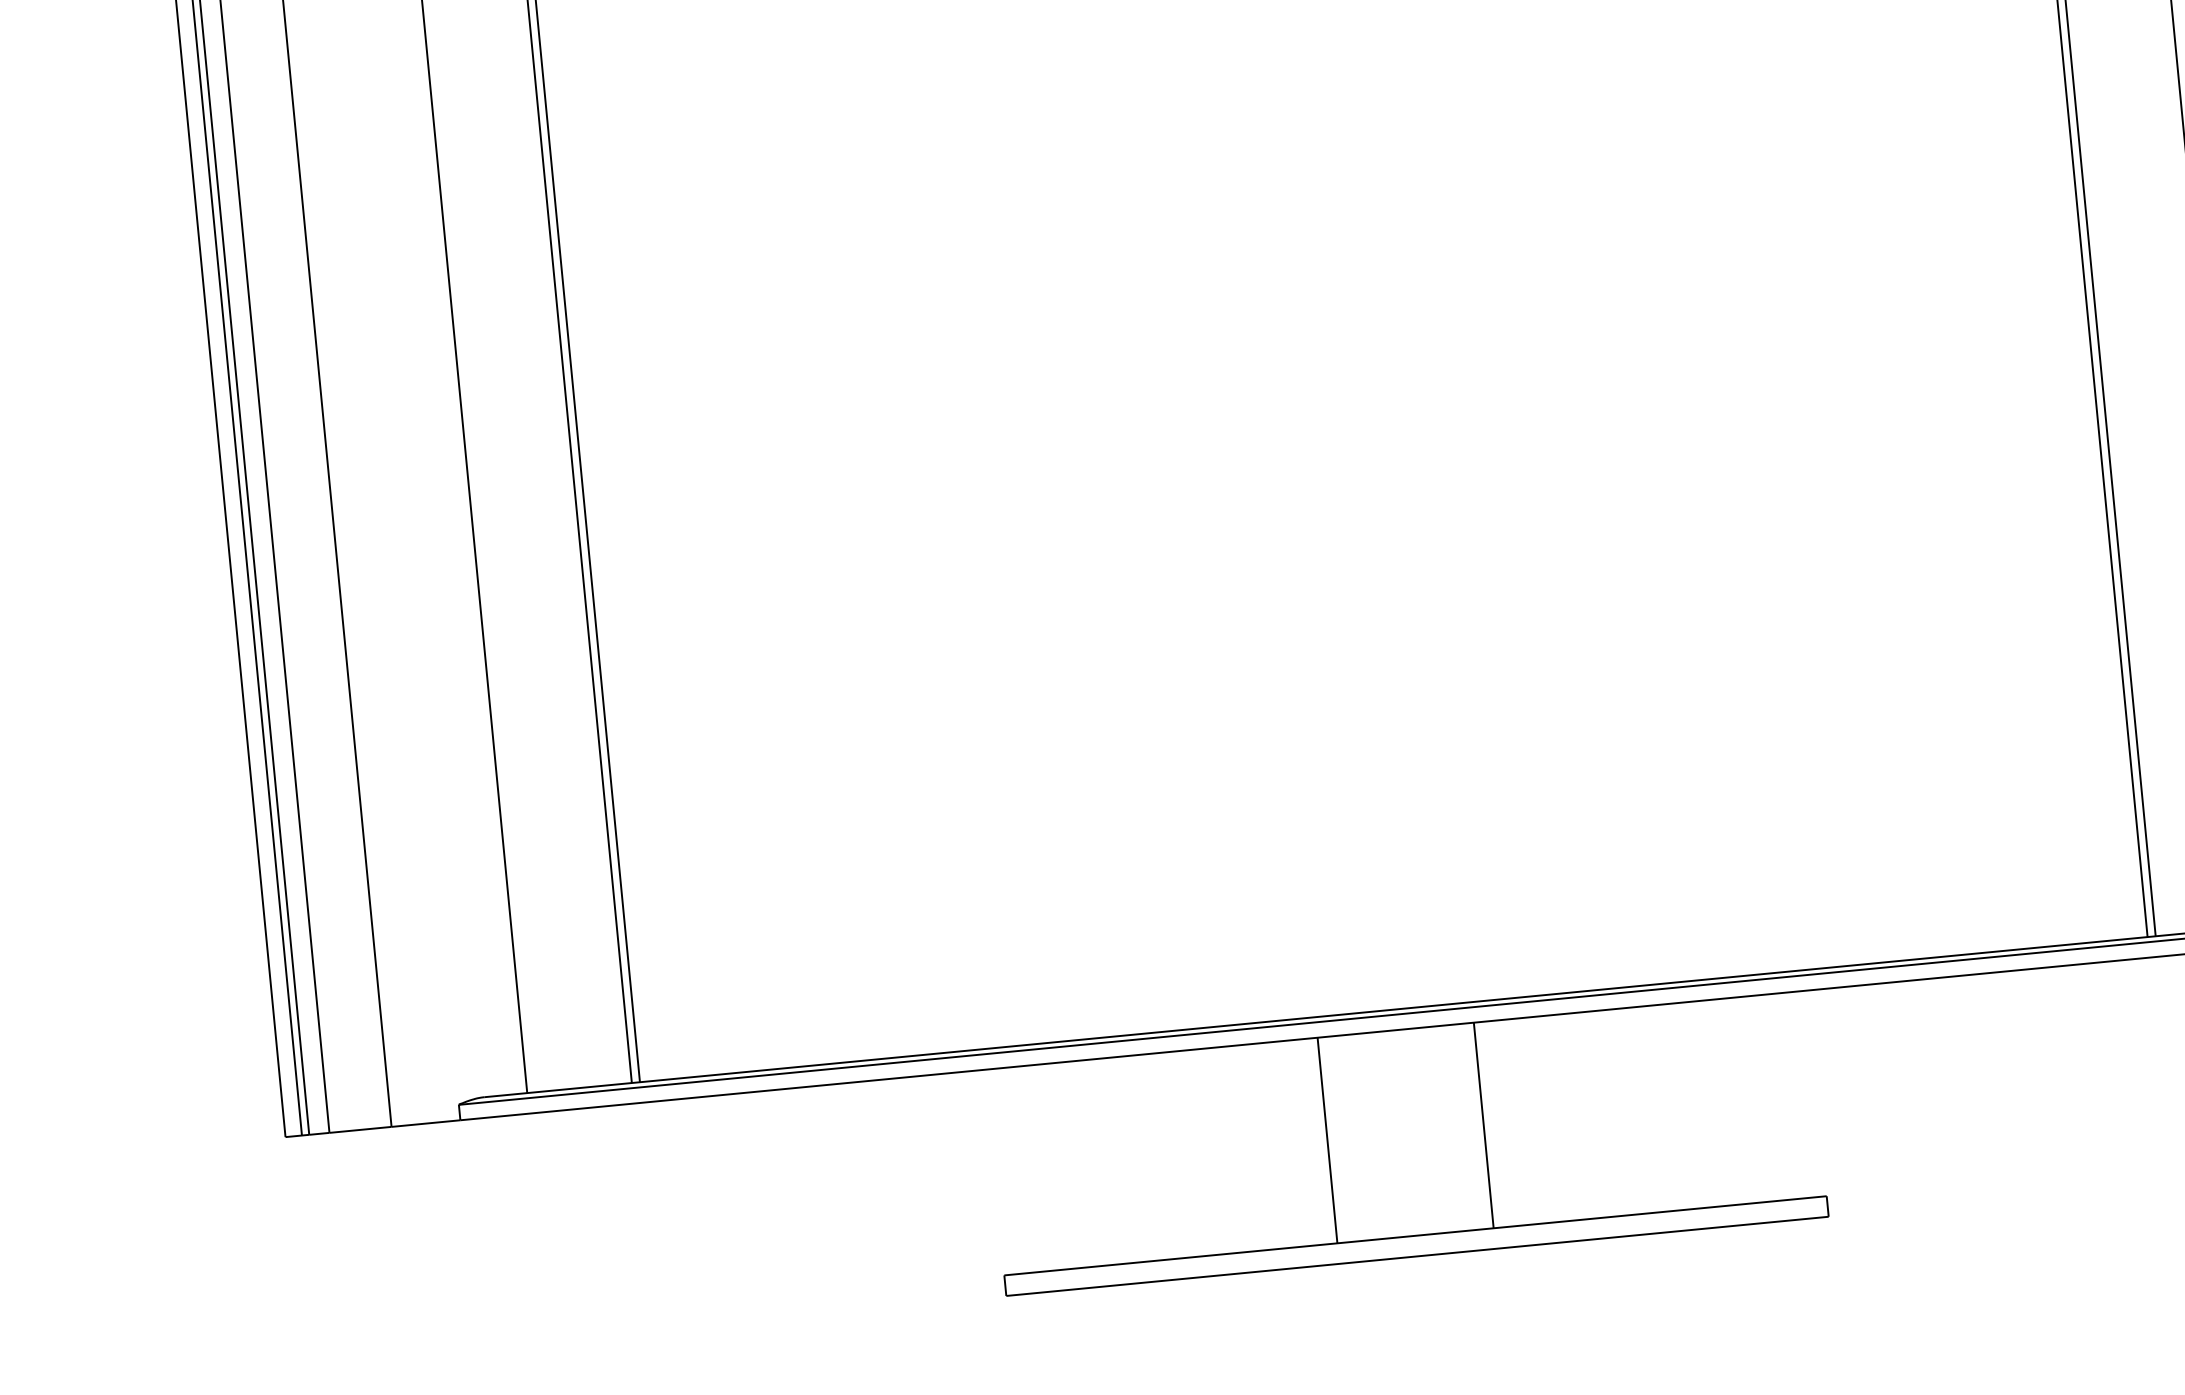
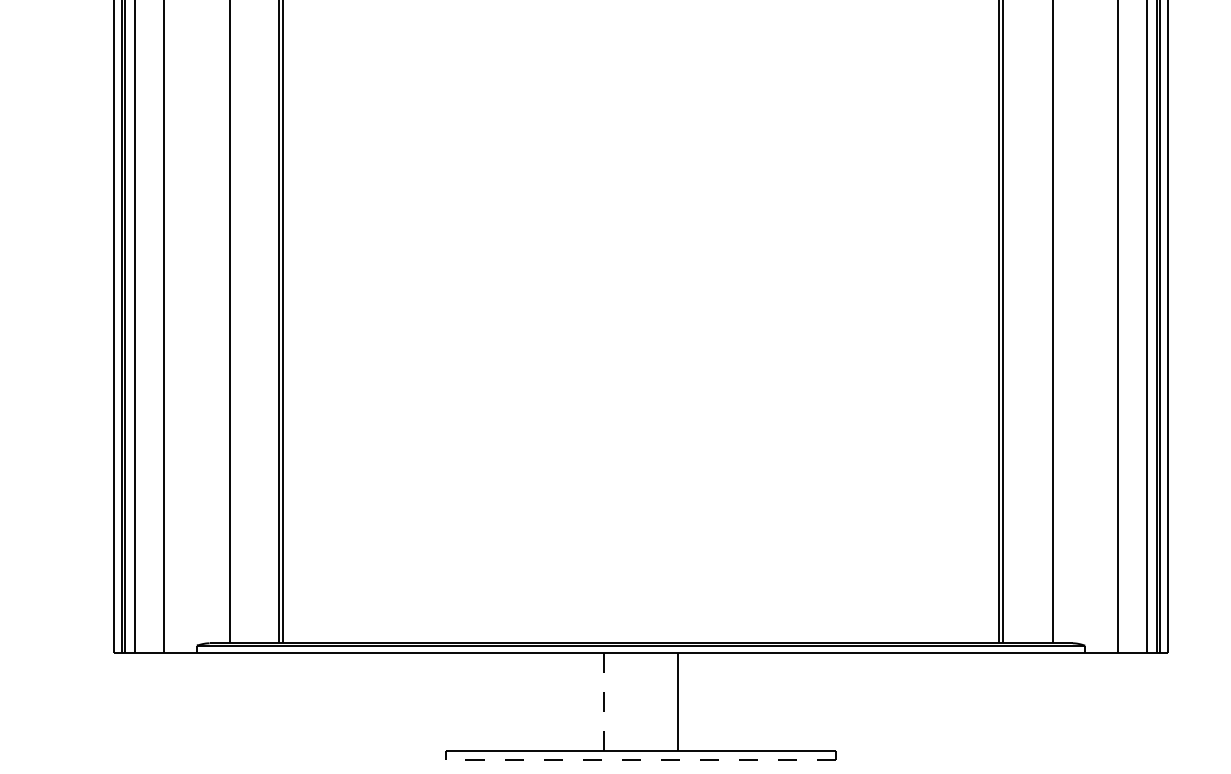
line: (1328, 1139) -> (604, 701), solid -> dashed
line: (1416, 1256) -> (640, 760), solid -> dashed

